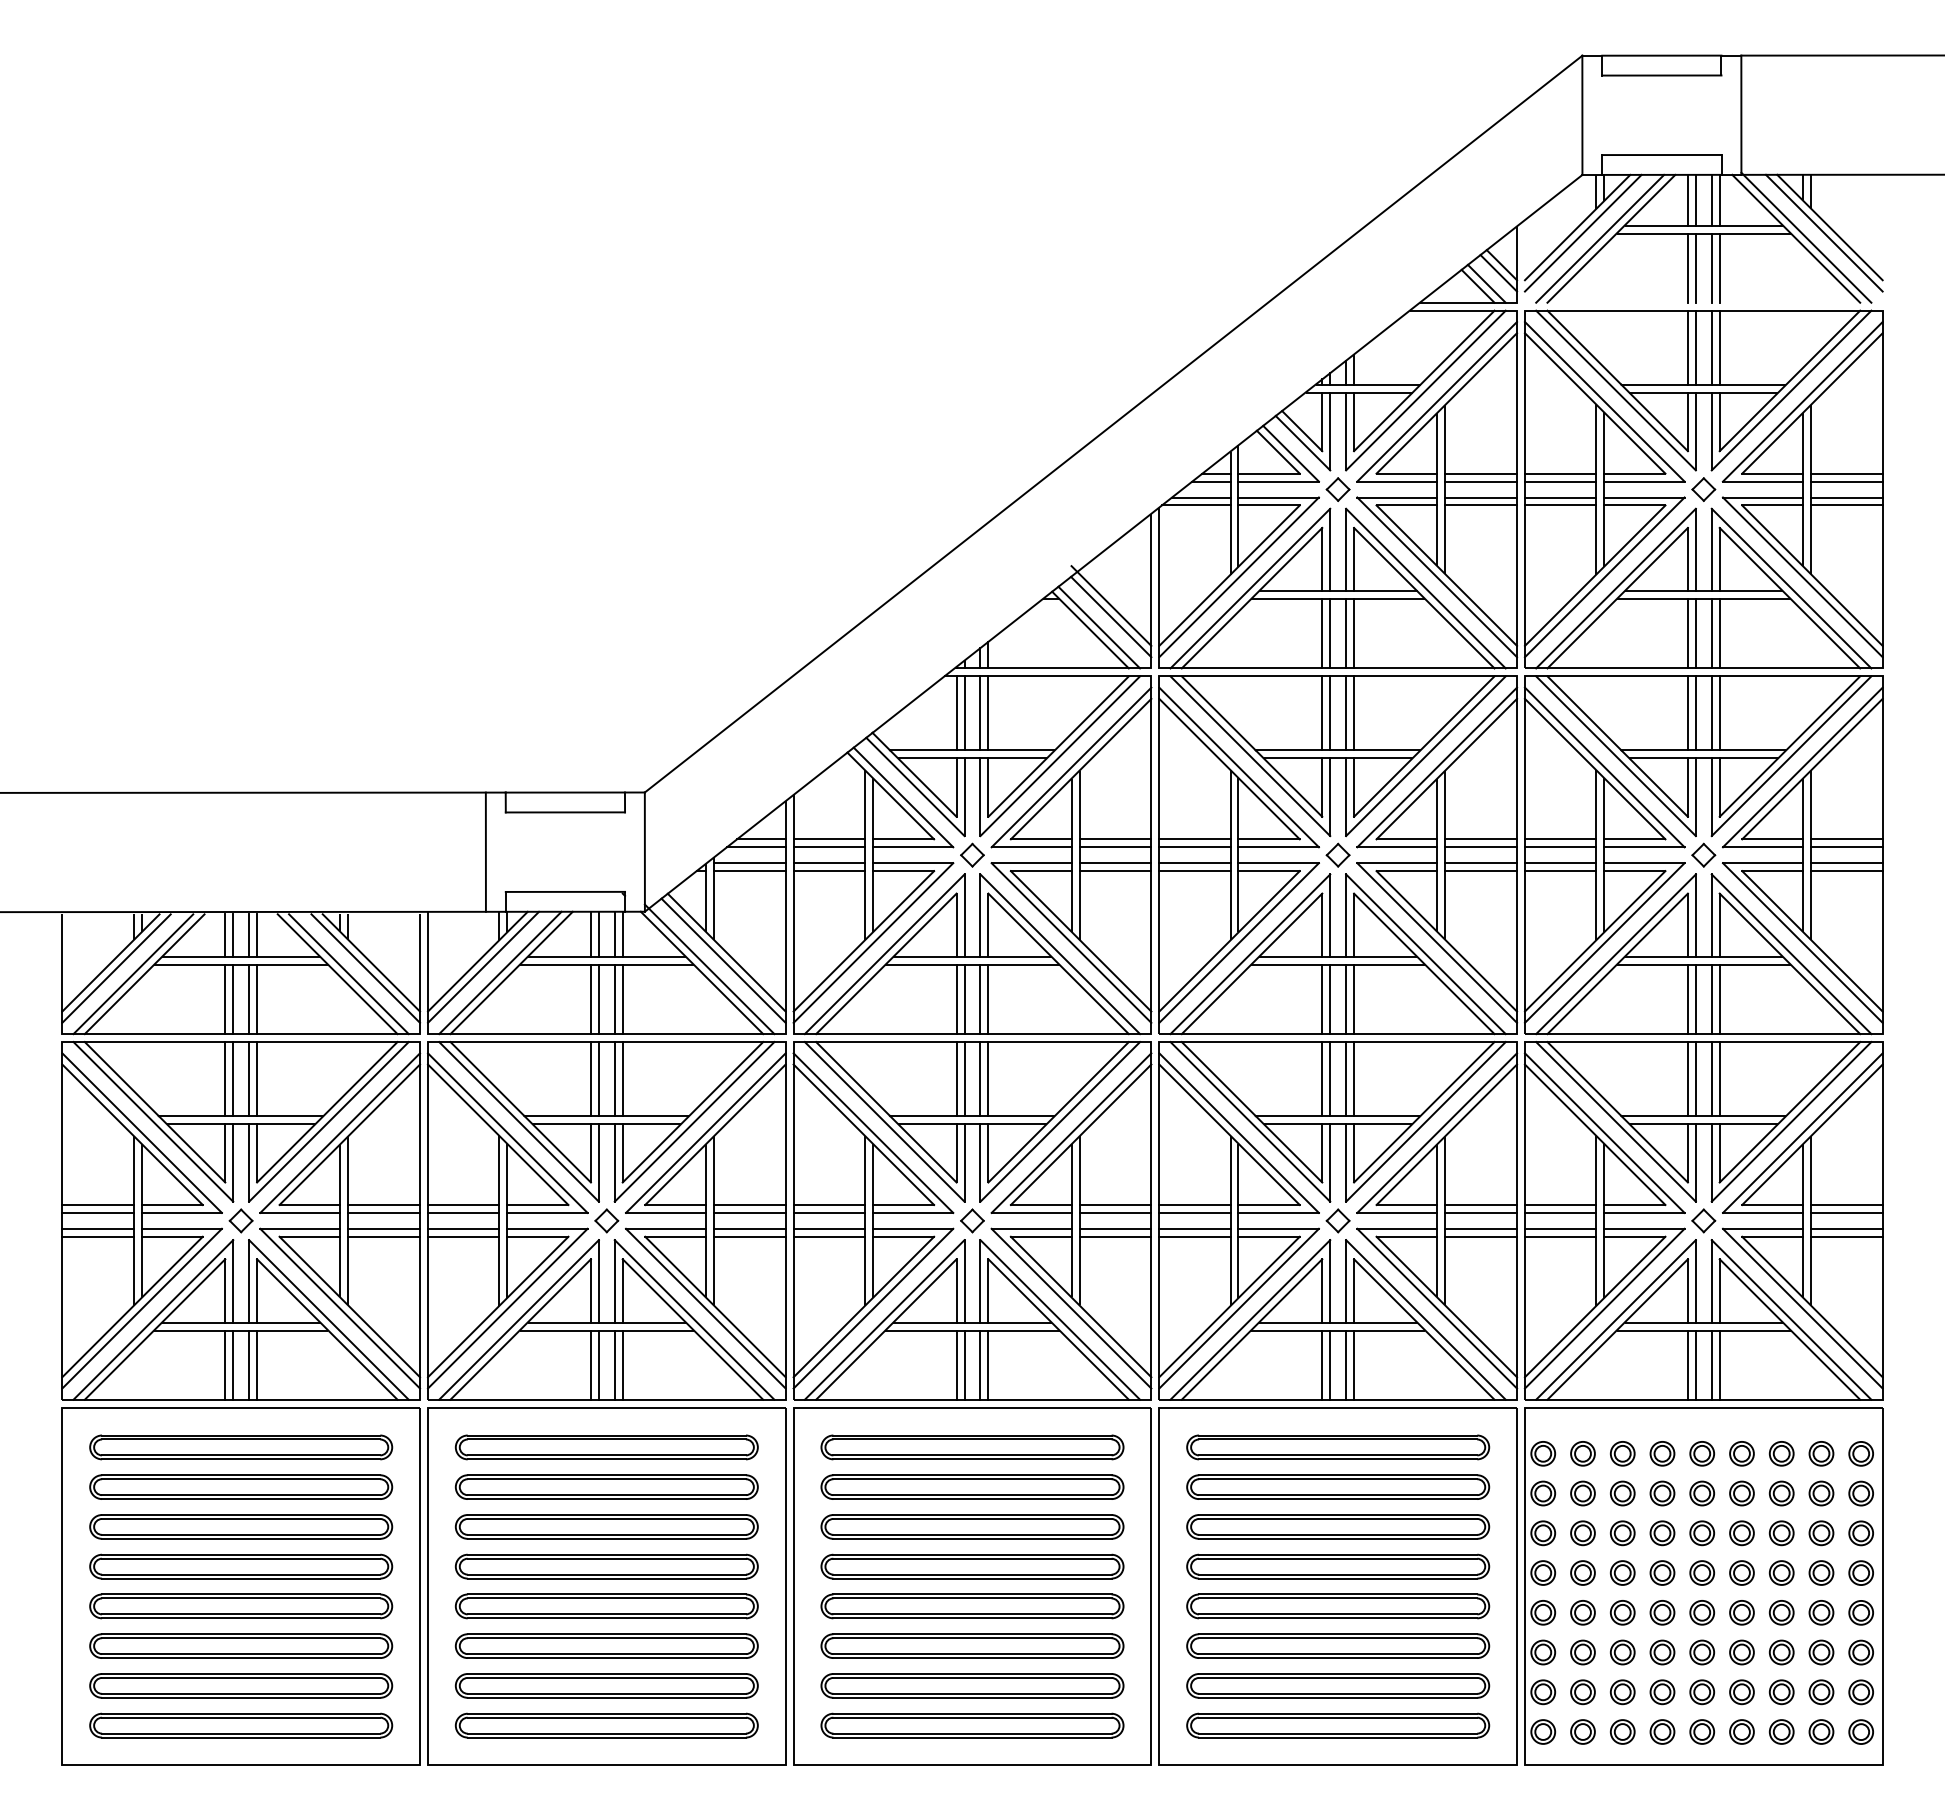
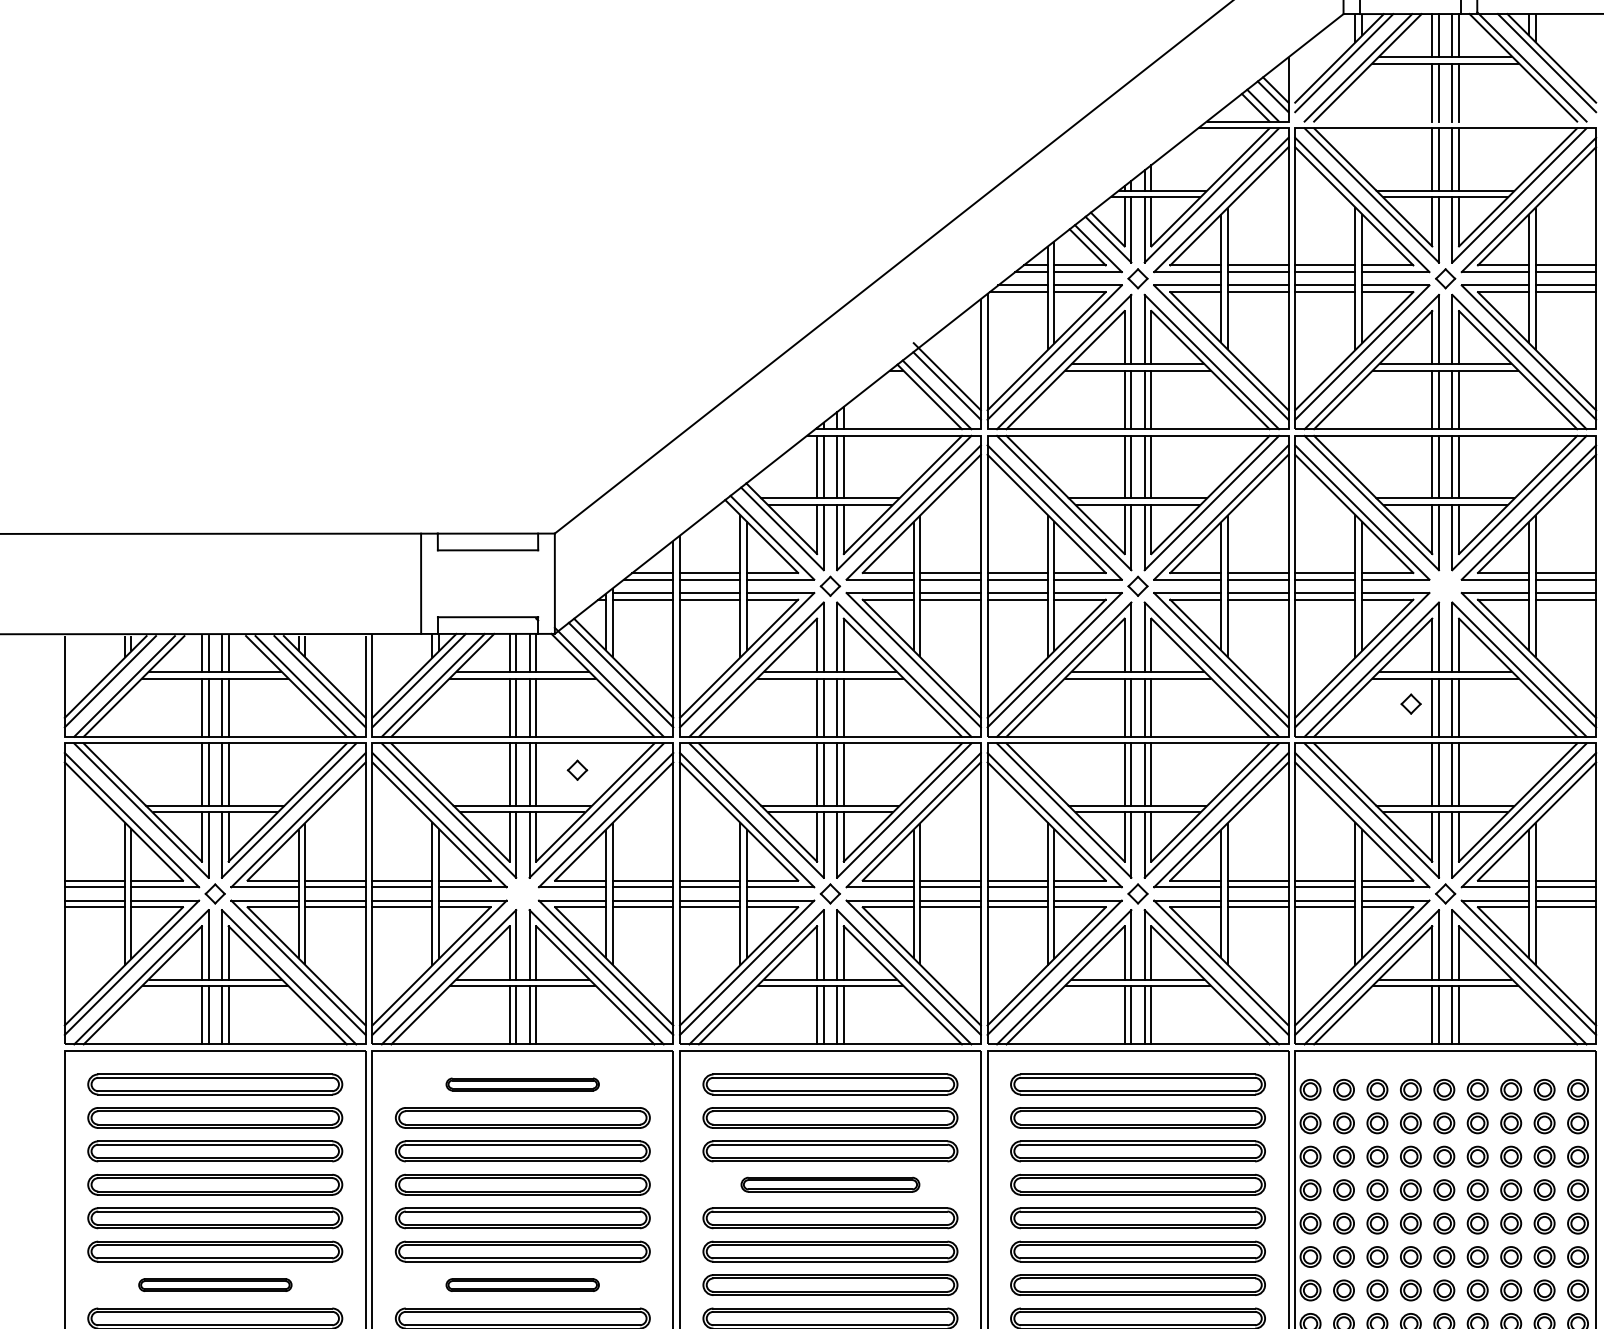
part: (1703, 854) -> (1410, 703), moved
part: (606, 1220) -> (577, 769), moved
part: (606, 1447) -> (522, 1084), size x0.6
part: (972, 1566) -> (830, 1184), size x0.7
part: (241, 1685) -> (215, 1284), size x0.6
part: (606, 1685) -> (522, 1284), size x0.6

